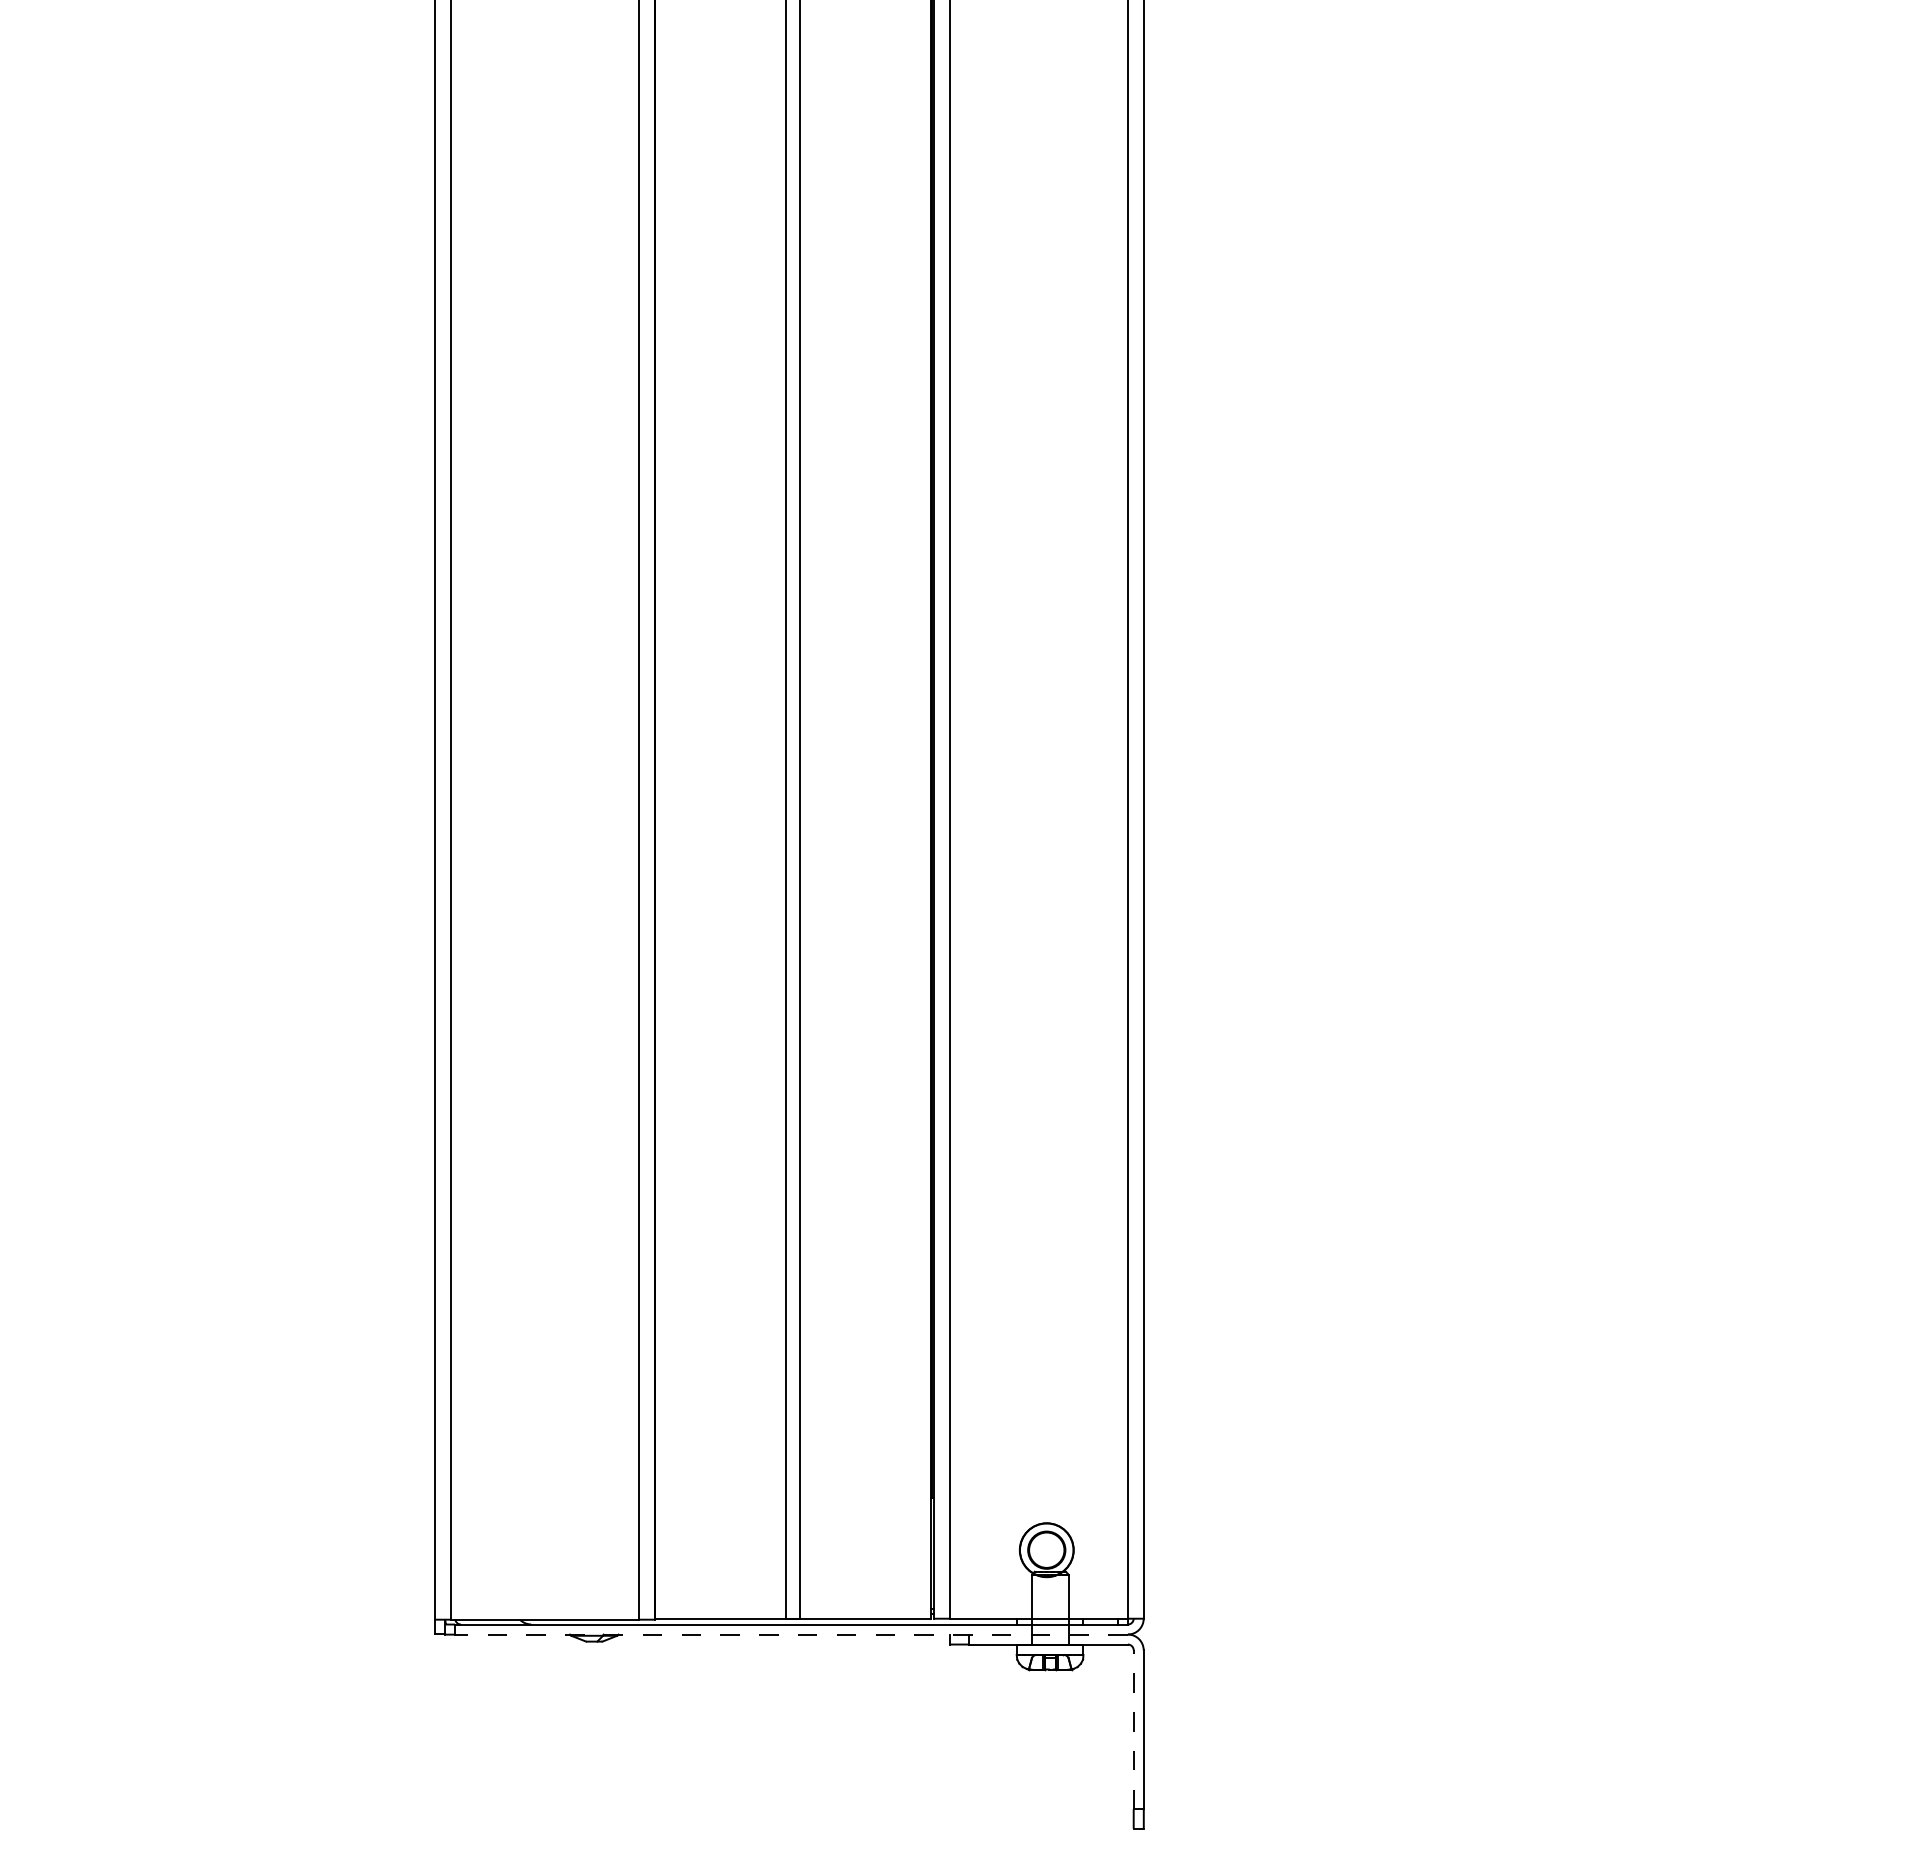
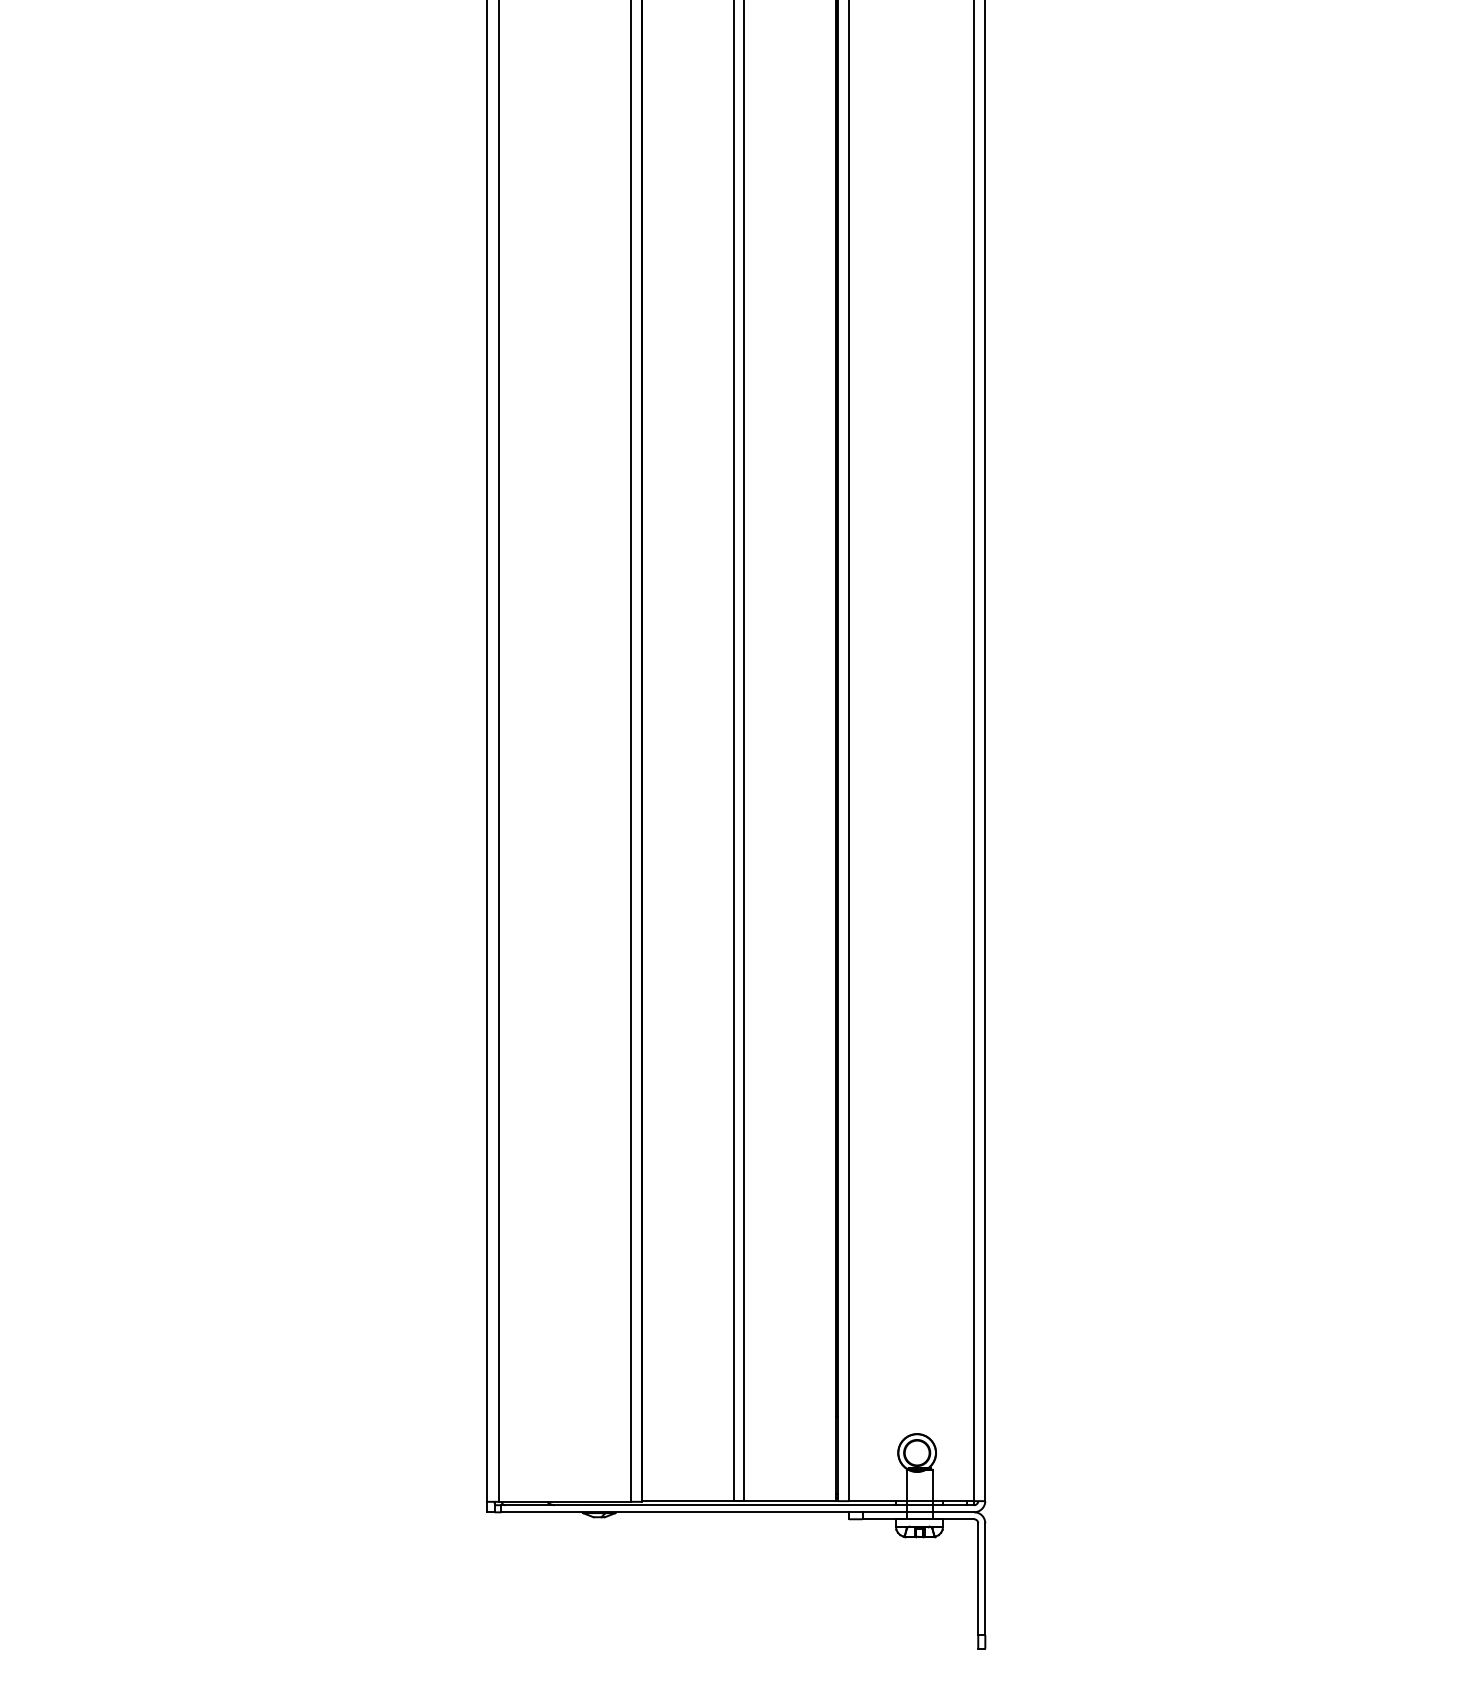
line: (791, 1634) -> (737, 1512), dashed -> solid
line: (1134, 1730) -> (978, 1579), dashed -> solid

